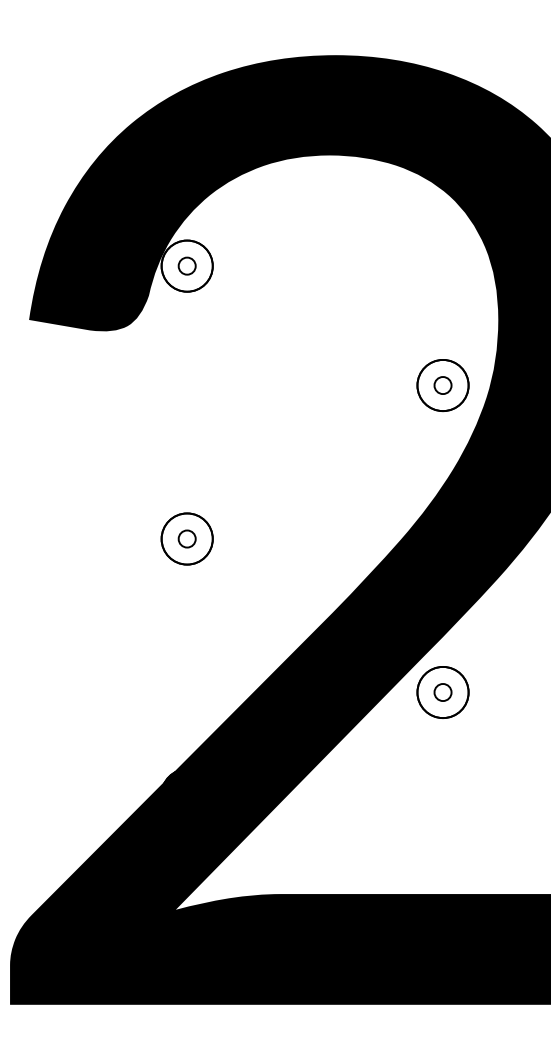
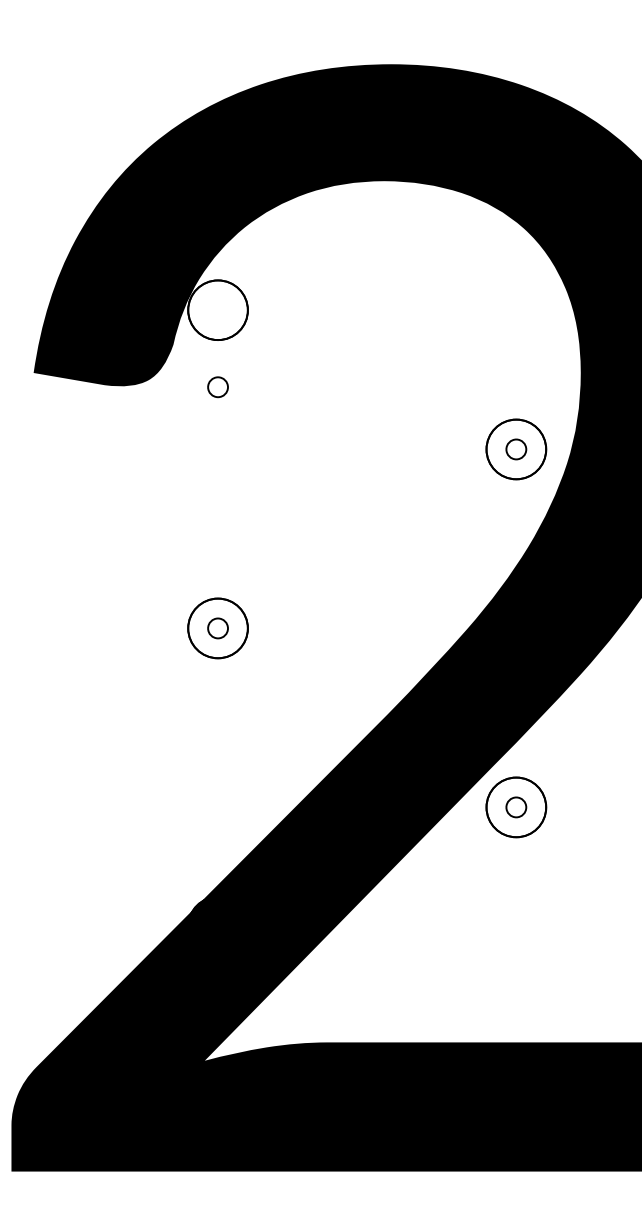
part: (186, 266) -> (217, 387), moved

